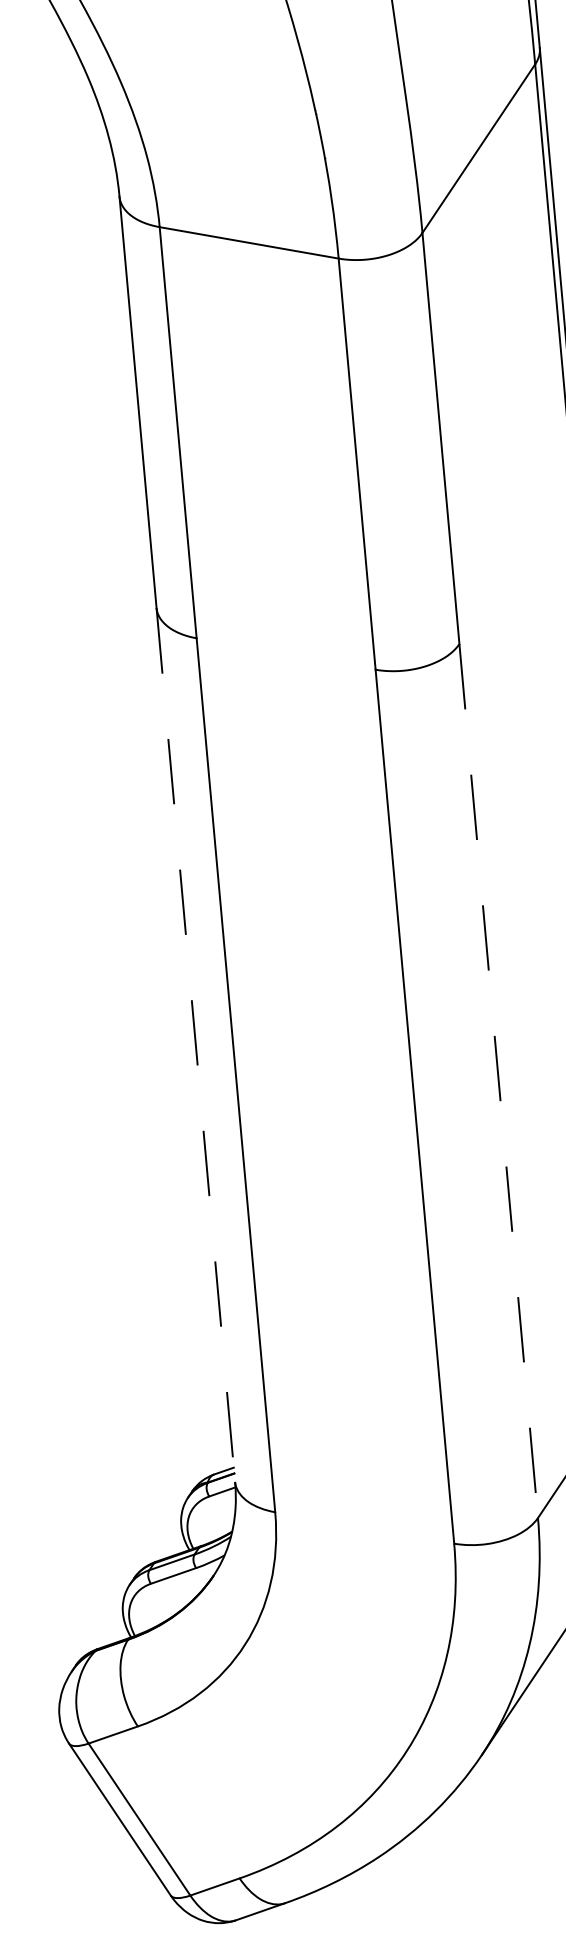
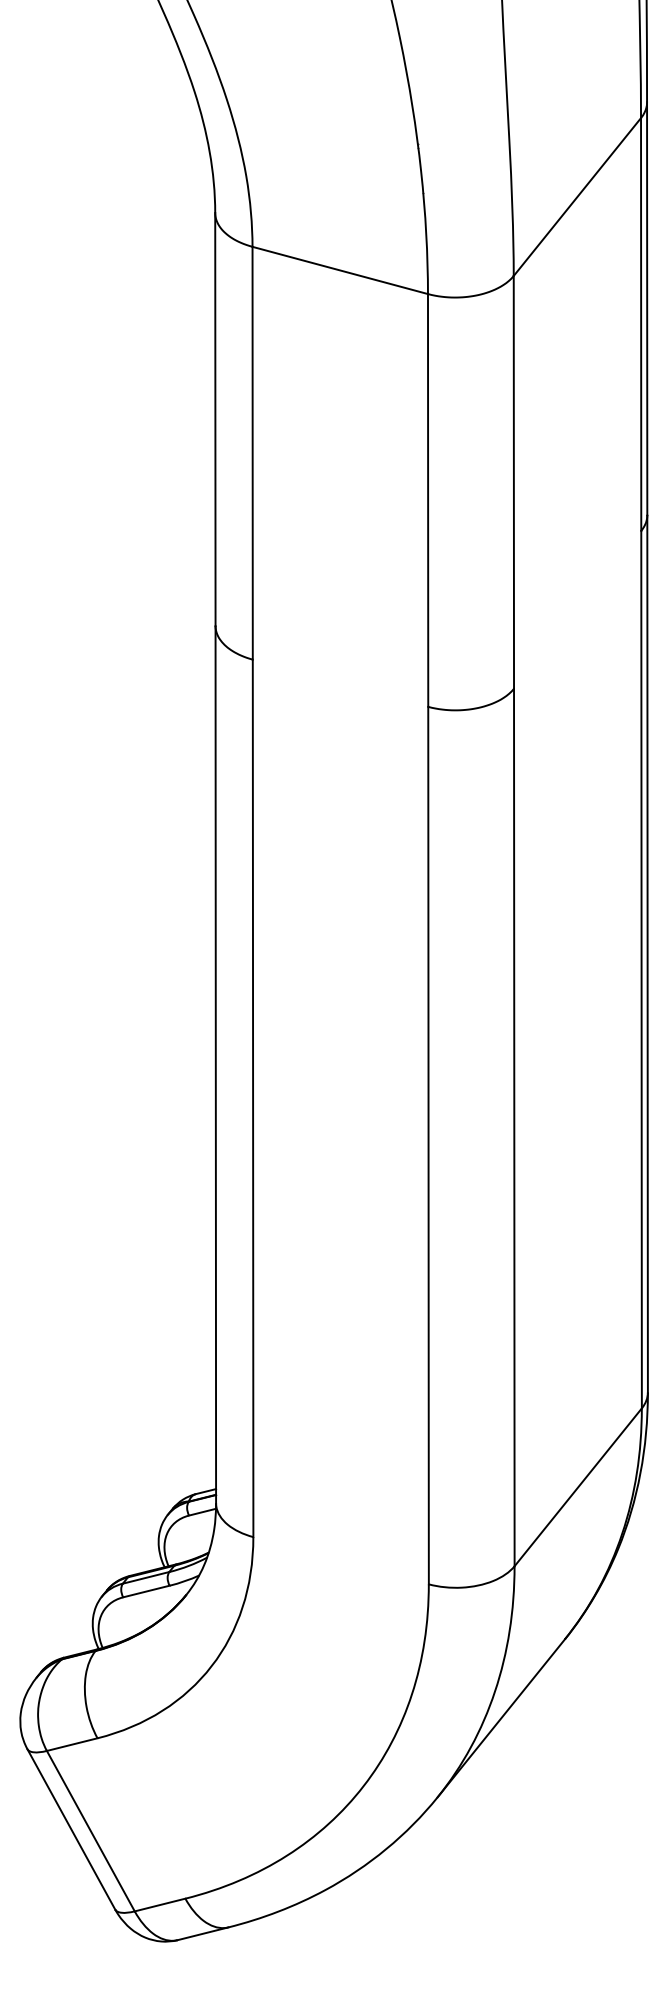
line: (195, 1044) -> (215, 1064), dashed -> solid
line: (498, 1081) -> (514, 1127), dashed -> solid

